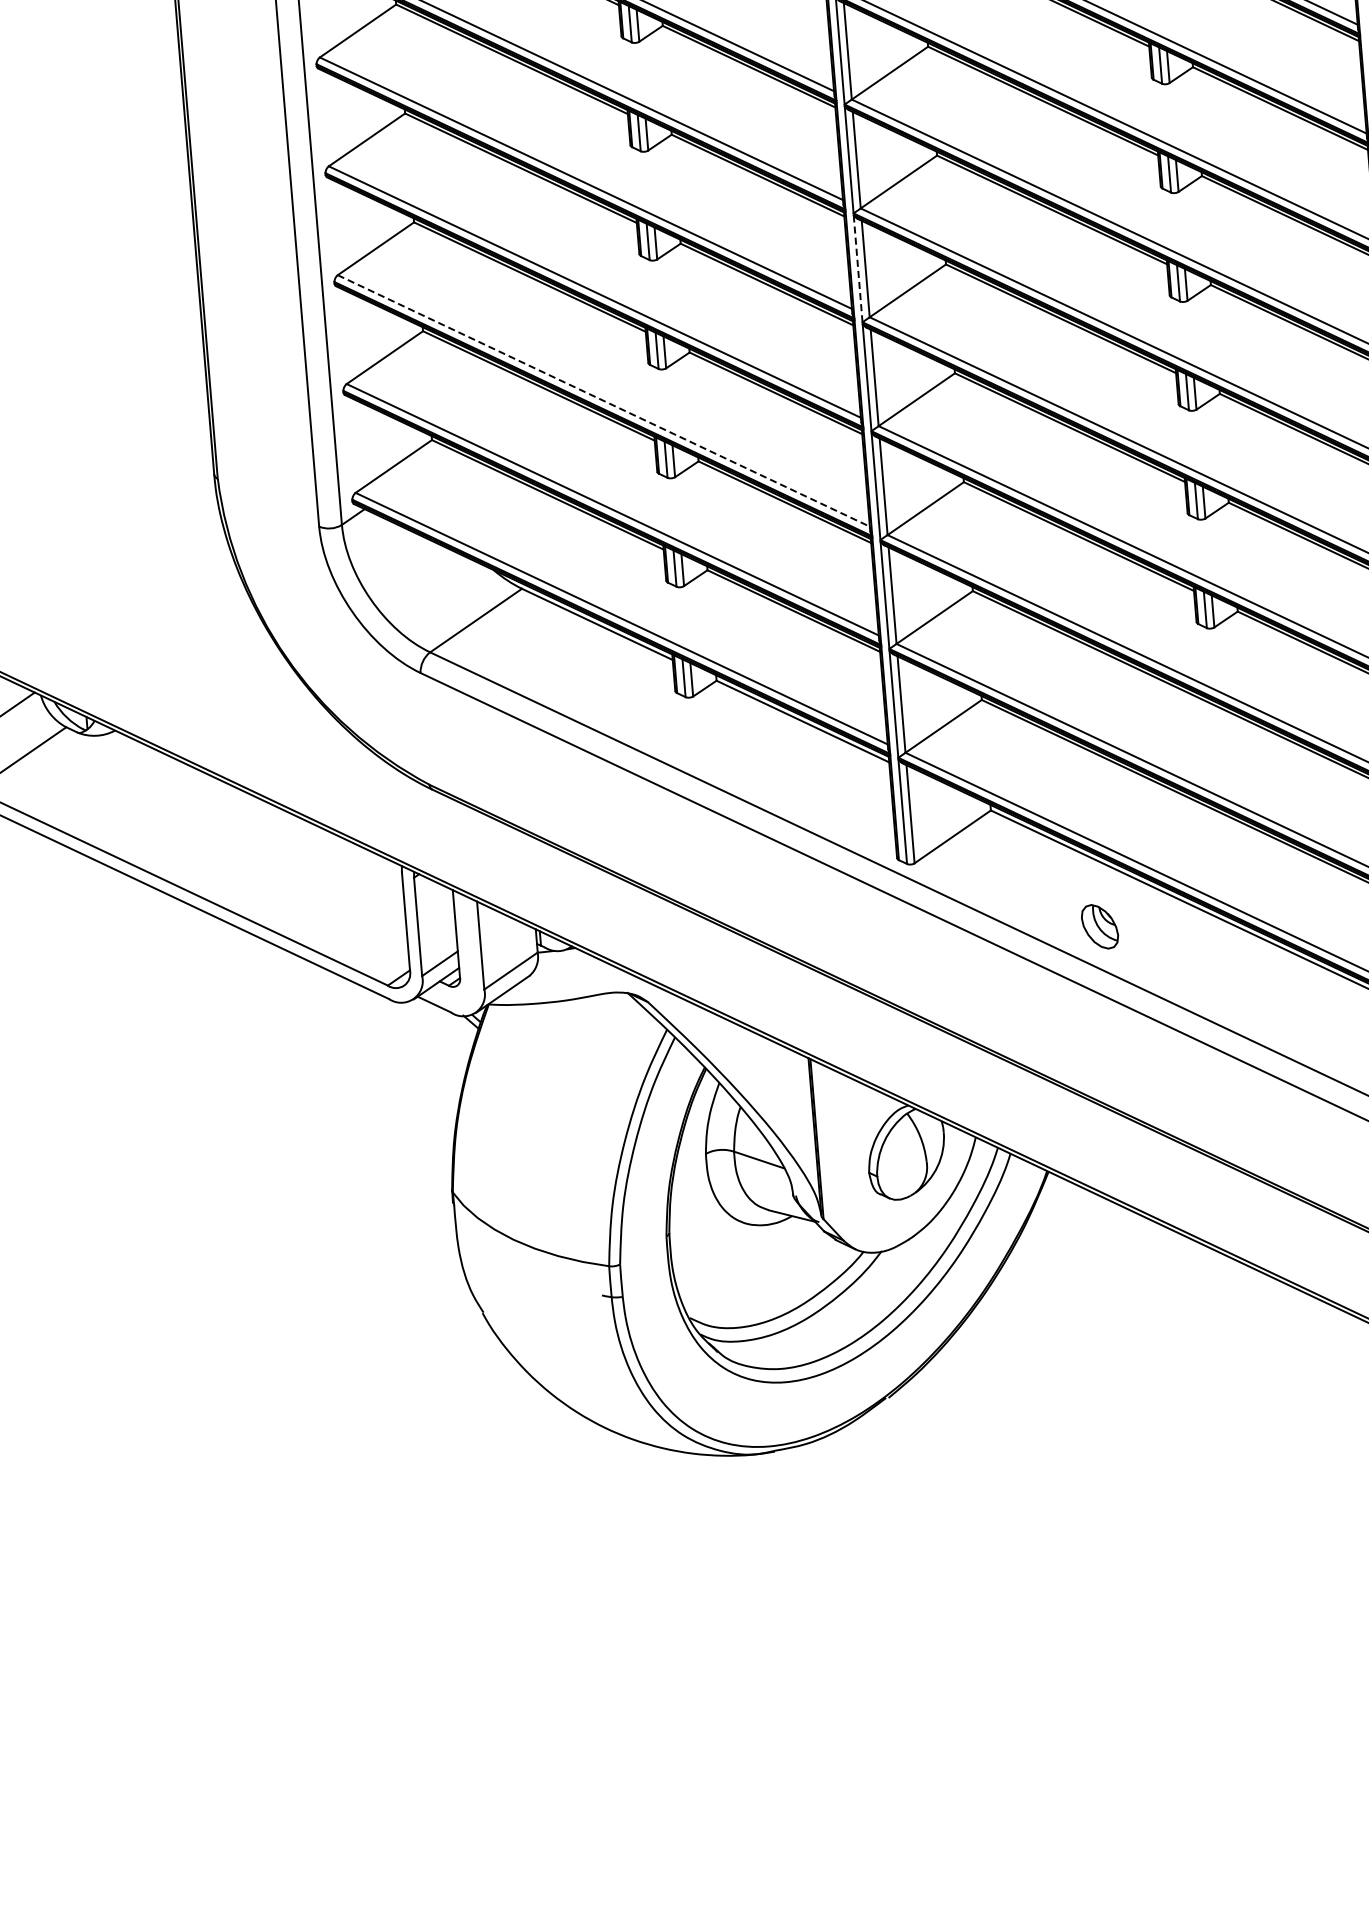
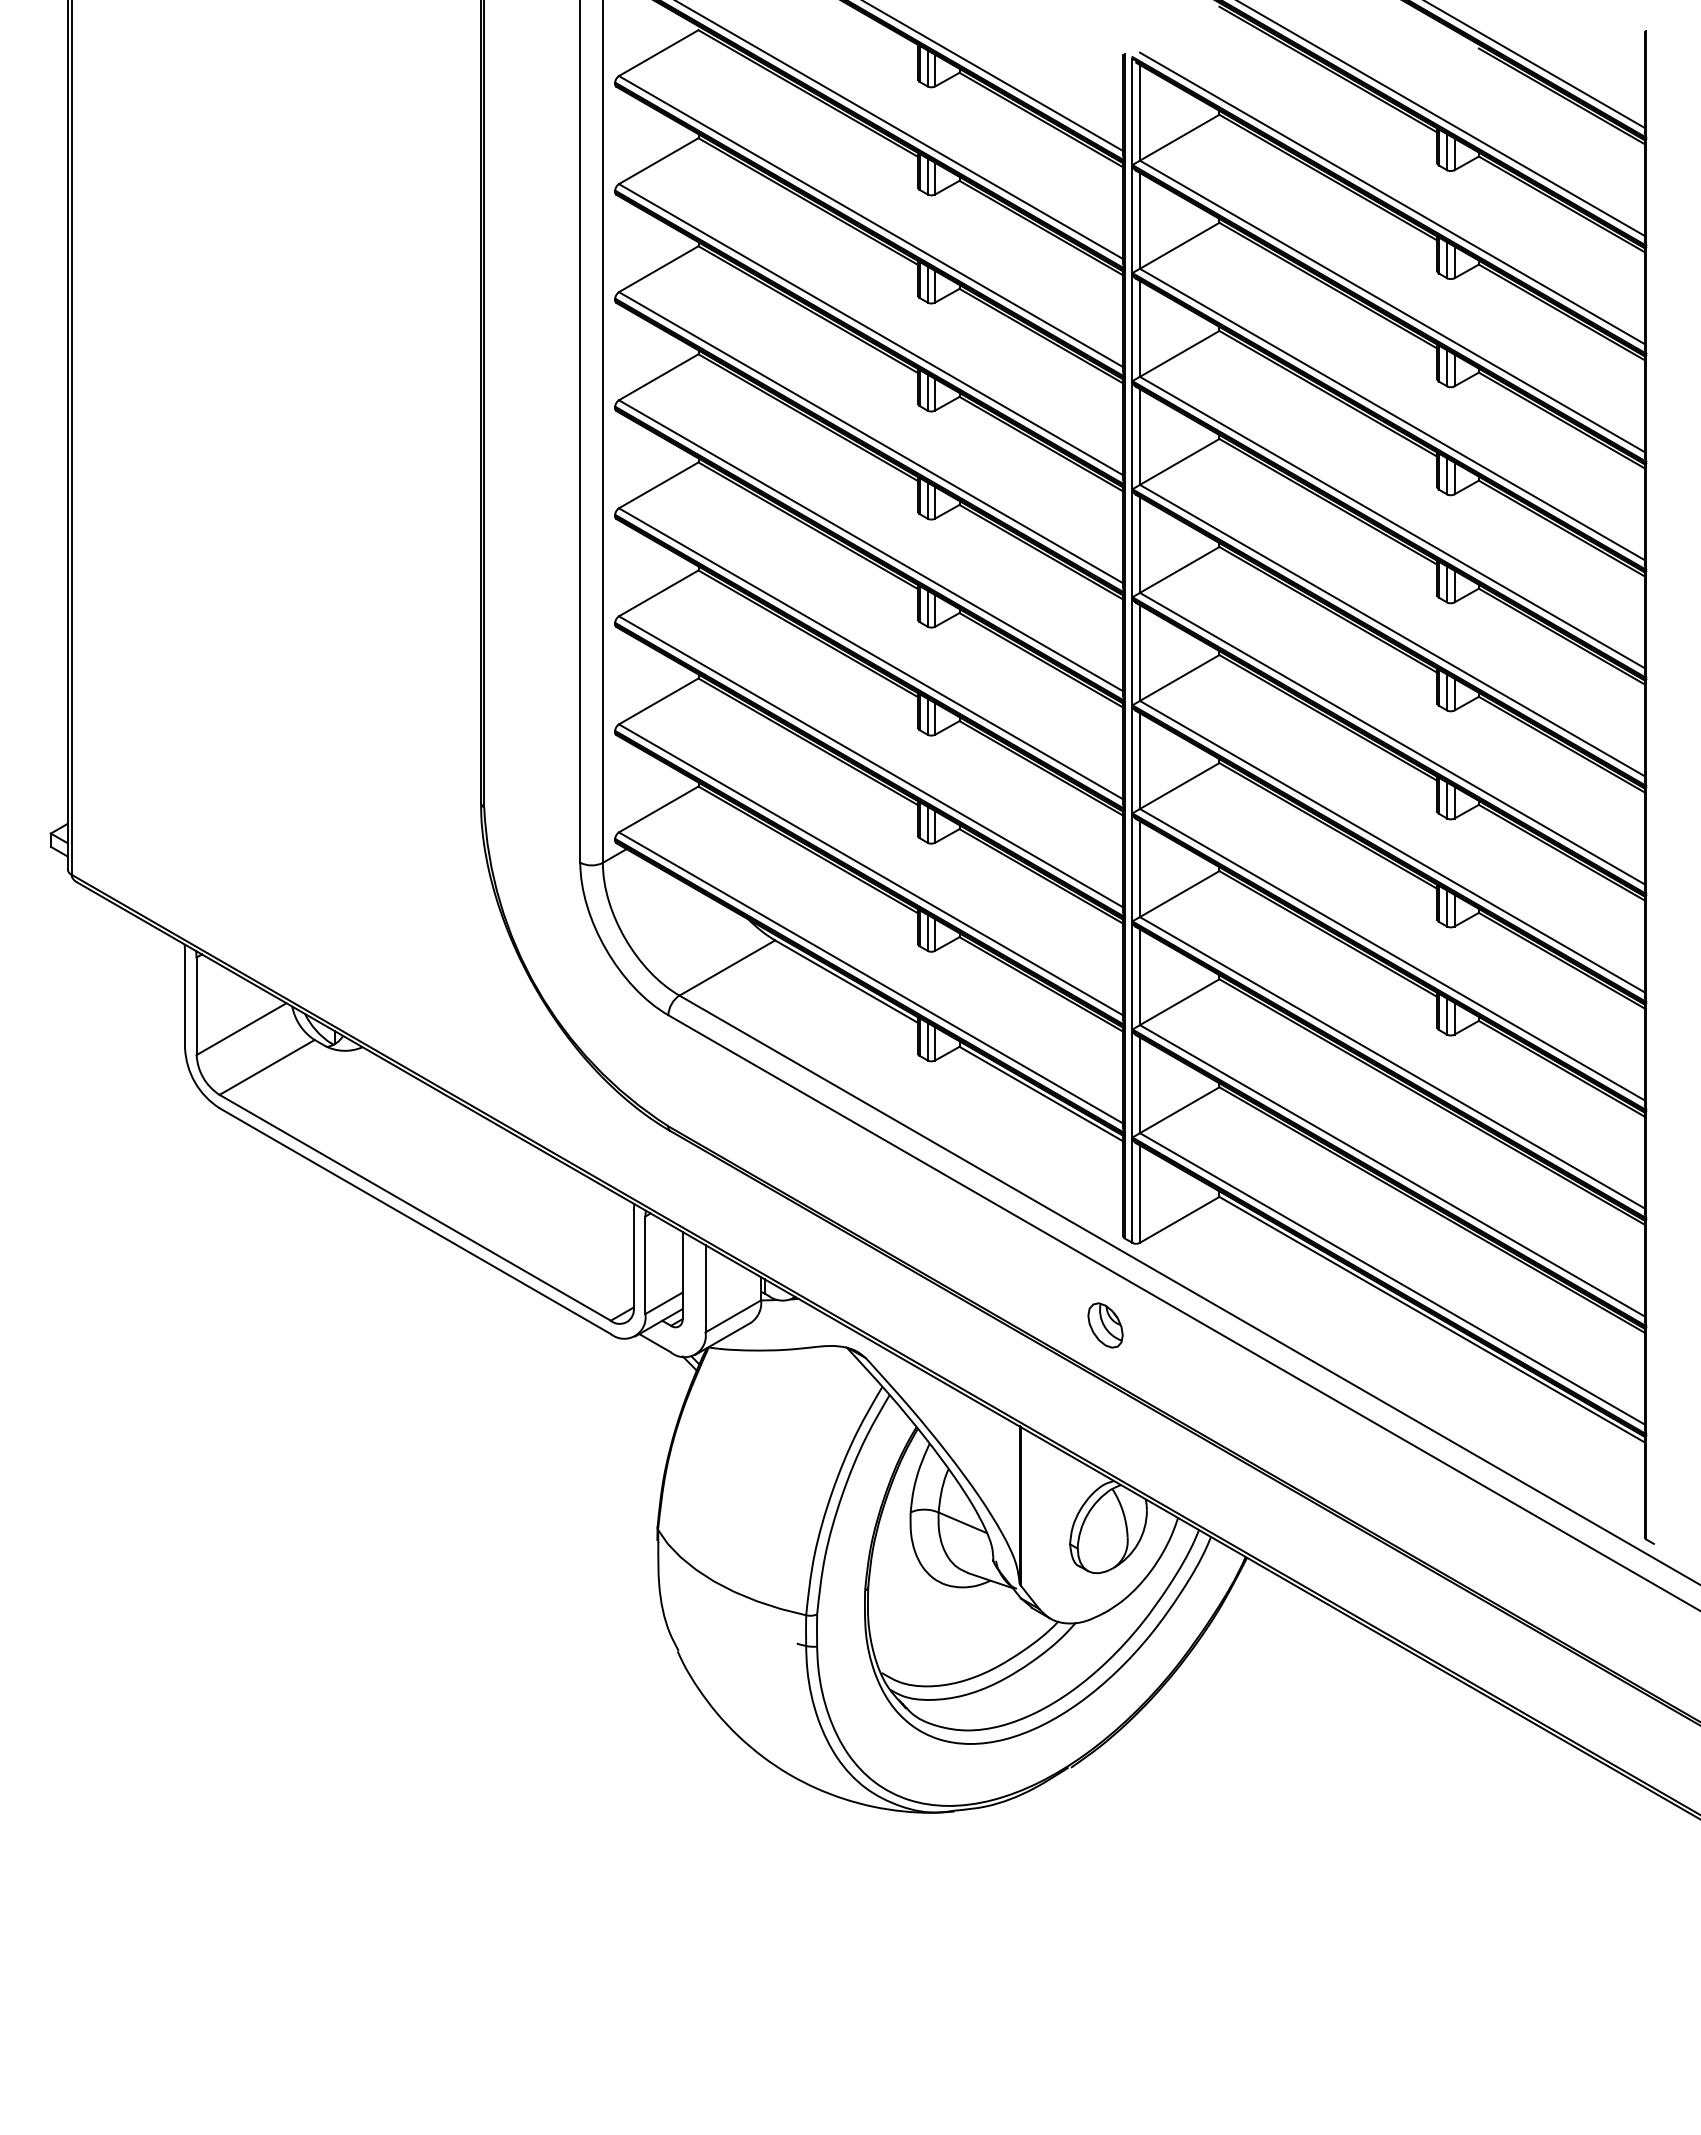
line: (858, 268) -> (1132, 651), dashed -> solid
line: (604, 401) -> (871, 762), dashed -> solid
part: (1099, 926) -> (1105, 1325), moved

